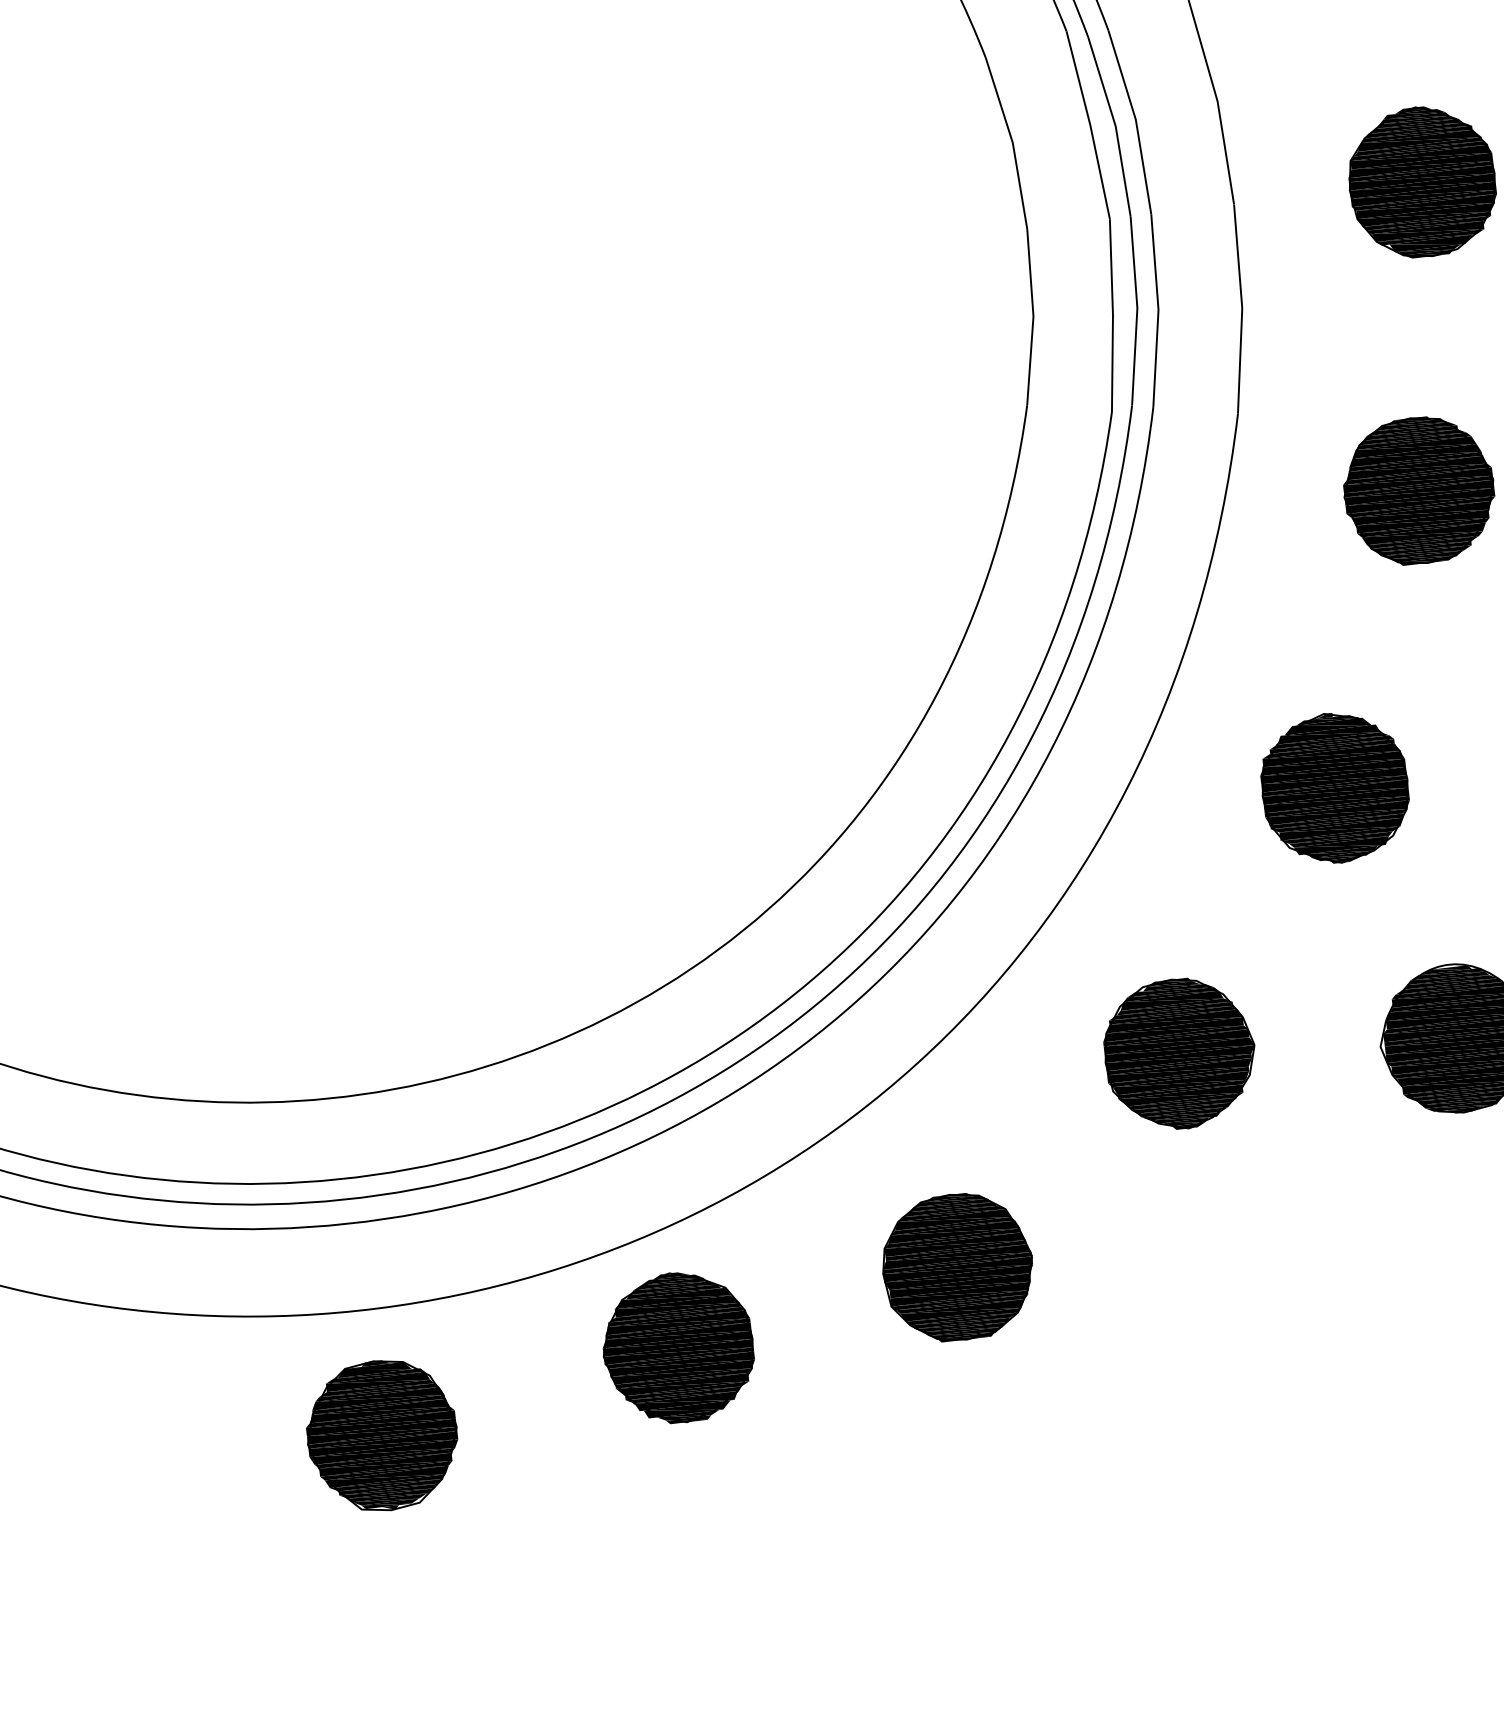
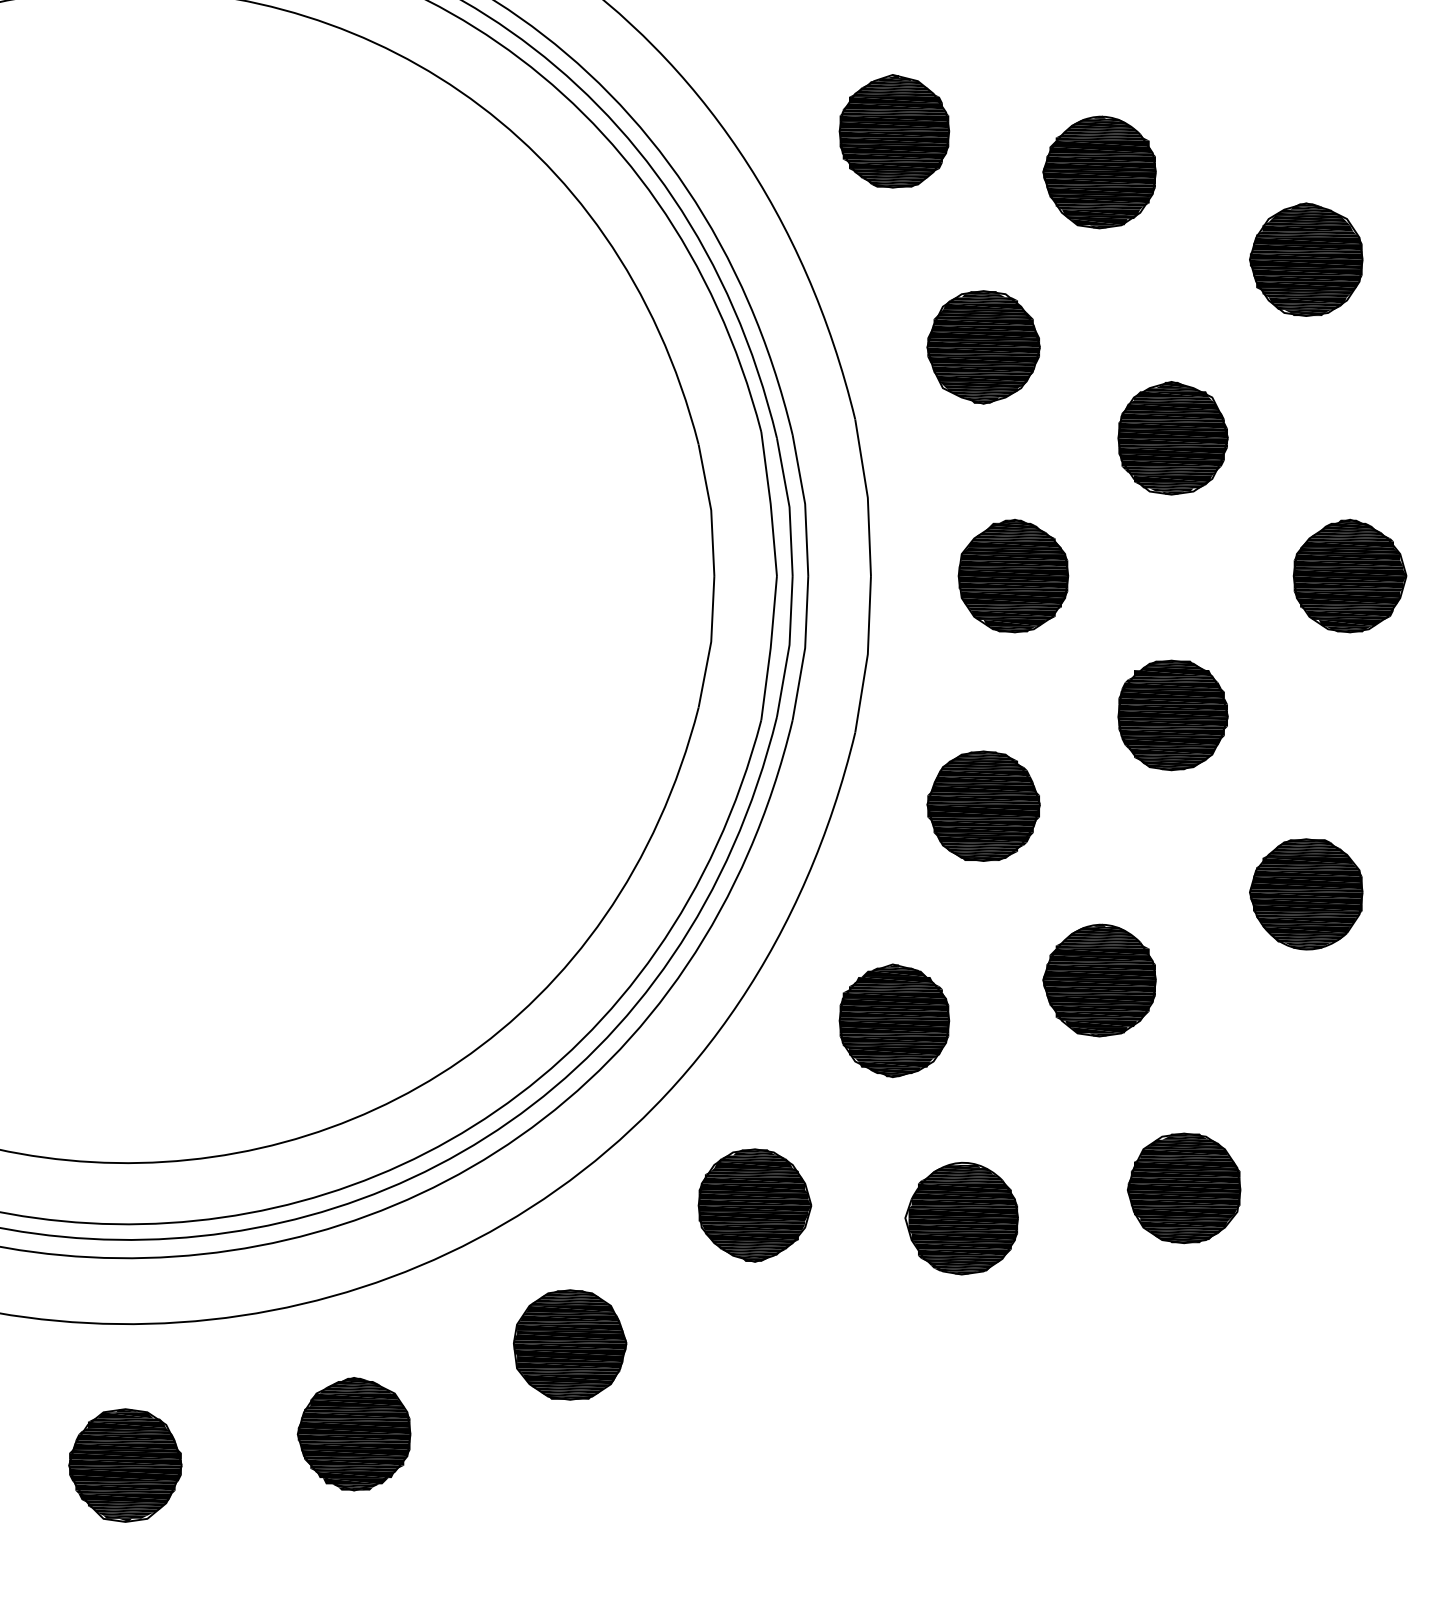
part: (677, 1348) -> (353, 1434), moved
part: (382, 1435) -> (125, 1465), moved

